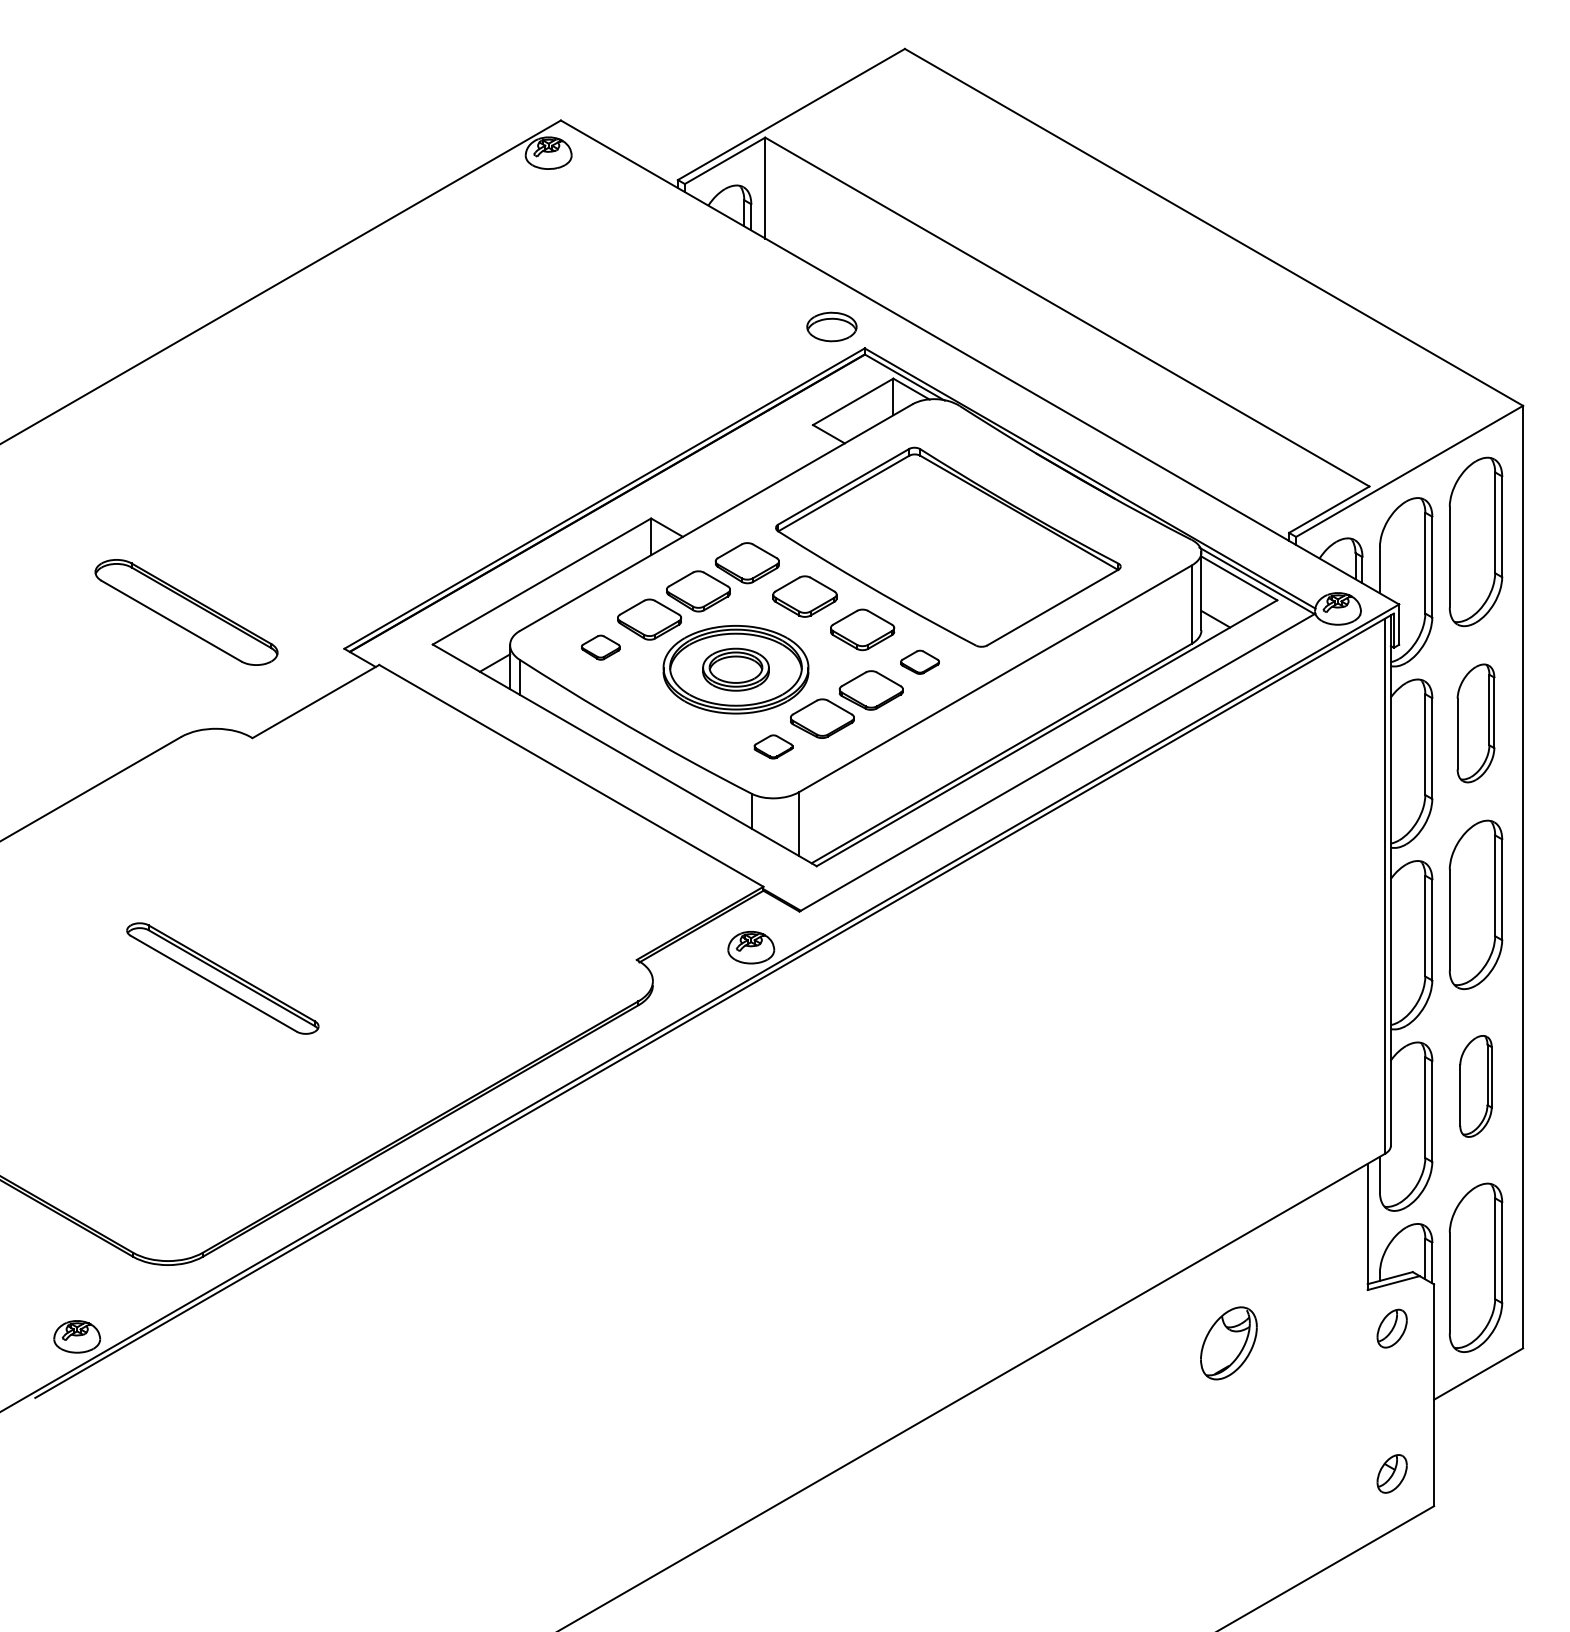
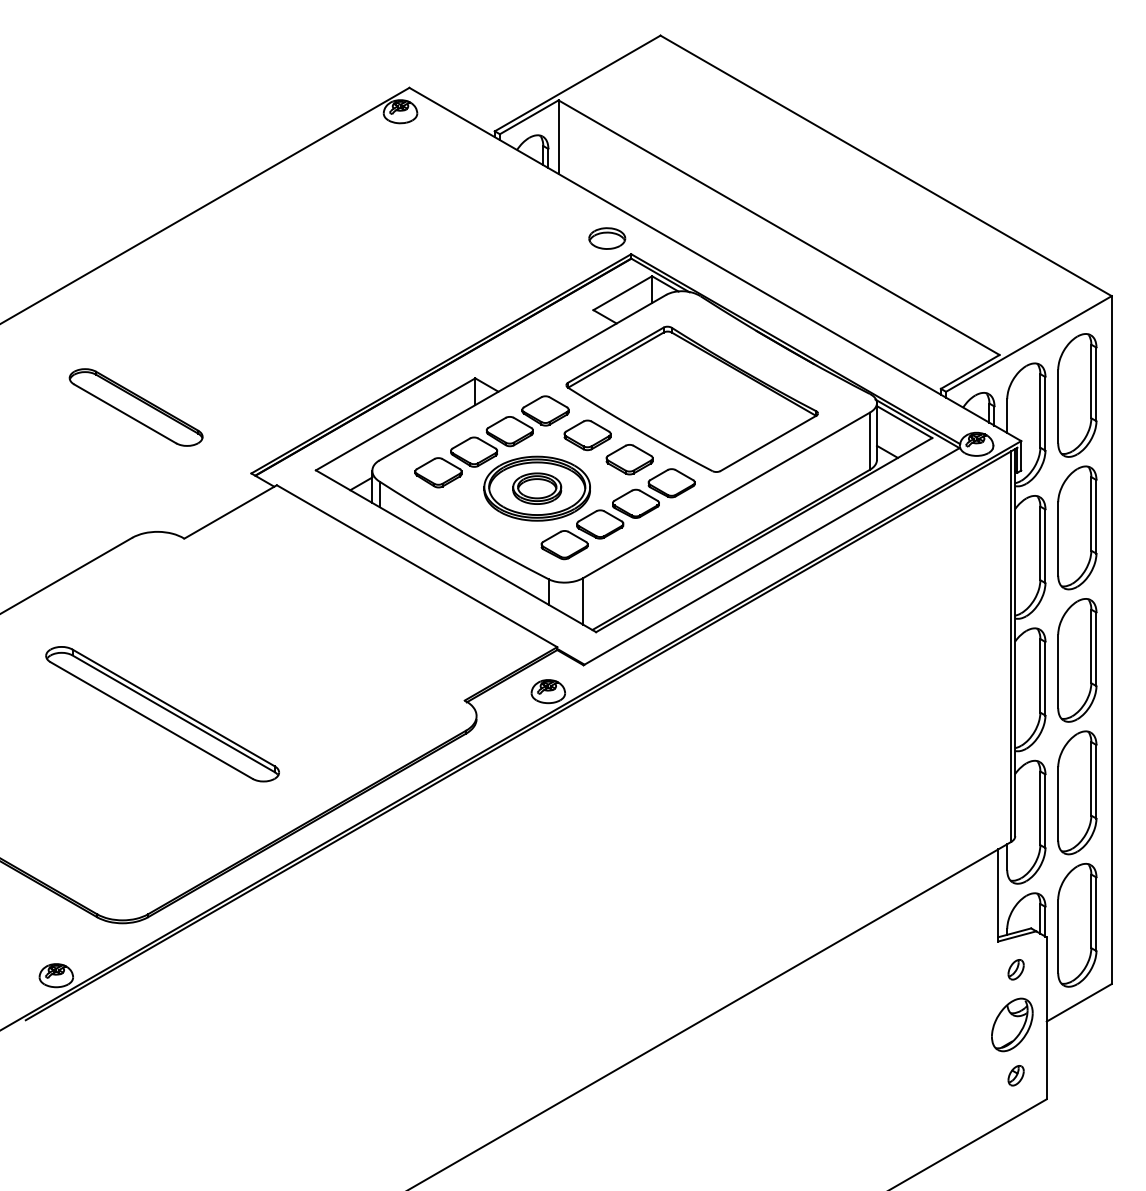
part: (186, 612) -> (136, 407), moved
part: (600, 647) -> (438, 472), size x1.67
part: (919, 662) -> (671, 483), size x1.67
part: (1475, 723) -> (1076, 527), size x1.43
part: (773, 746) -> (564, 544), size x1.67
part: (222, 978) -> (162, 714), size x1.67
part: (1475, 1086) -> (1076, 792), size x1.67
part: (1391, 1328) -> (1015, 969), size x0.71
part: (1228, 1343) -> (1012, 1025), moved
part: (1391, 1473) -> (1015, 1075), size x0.71

